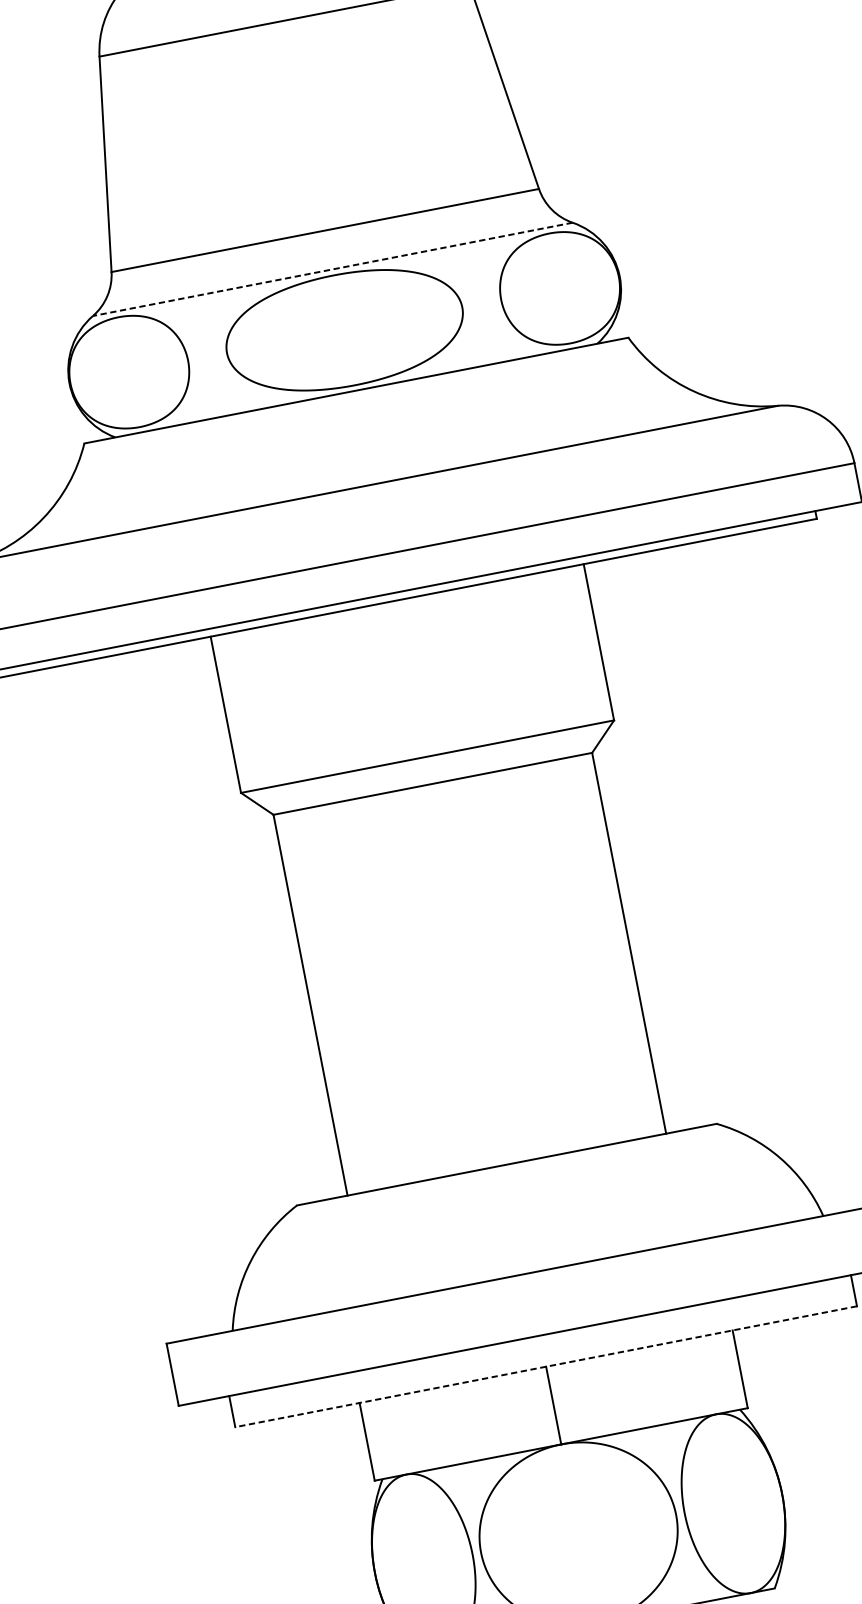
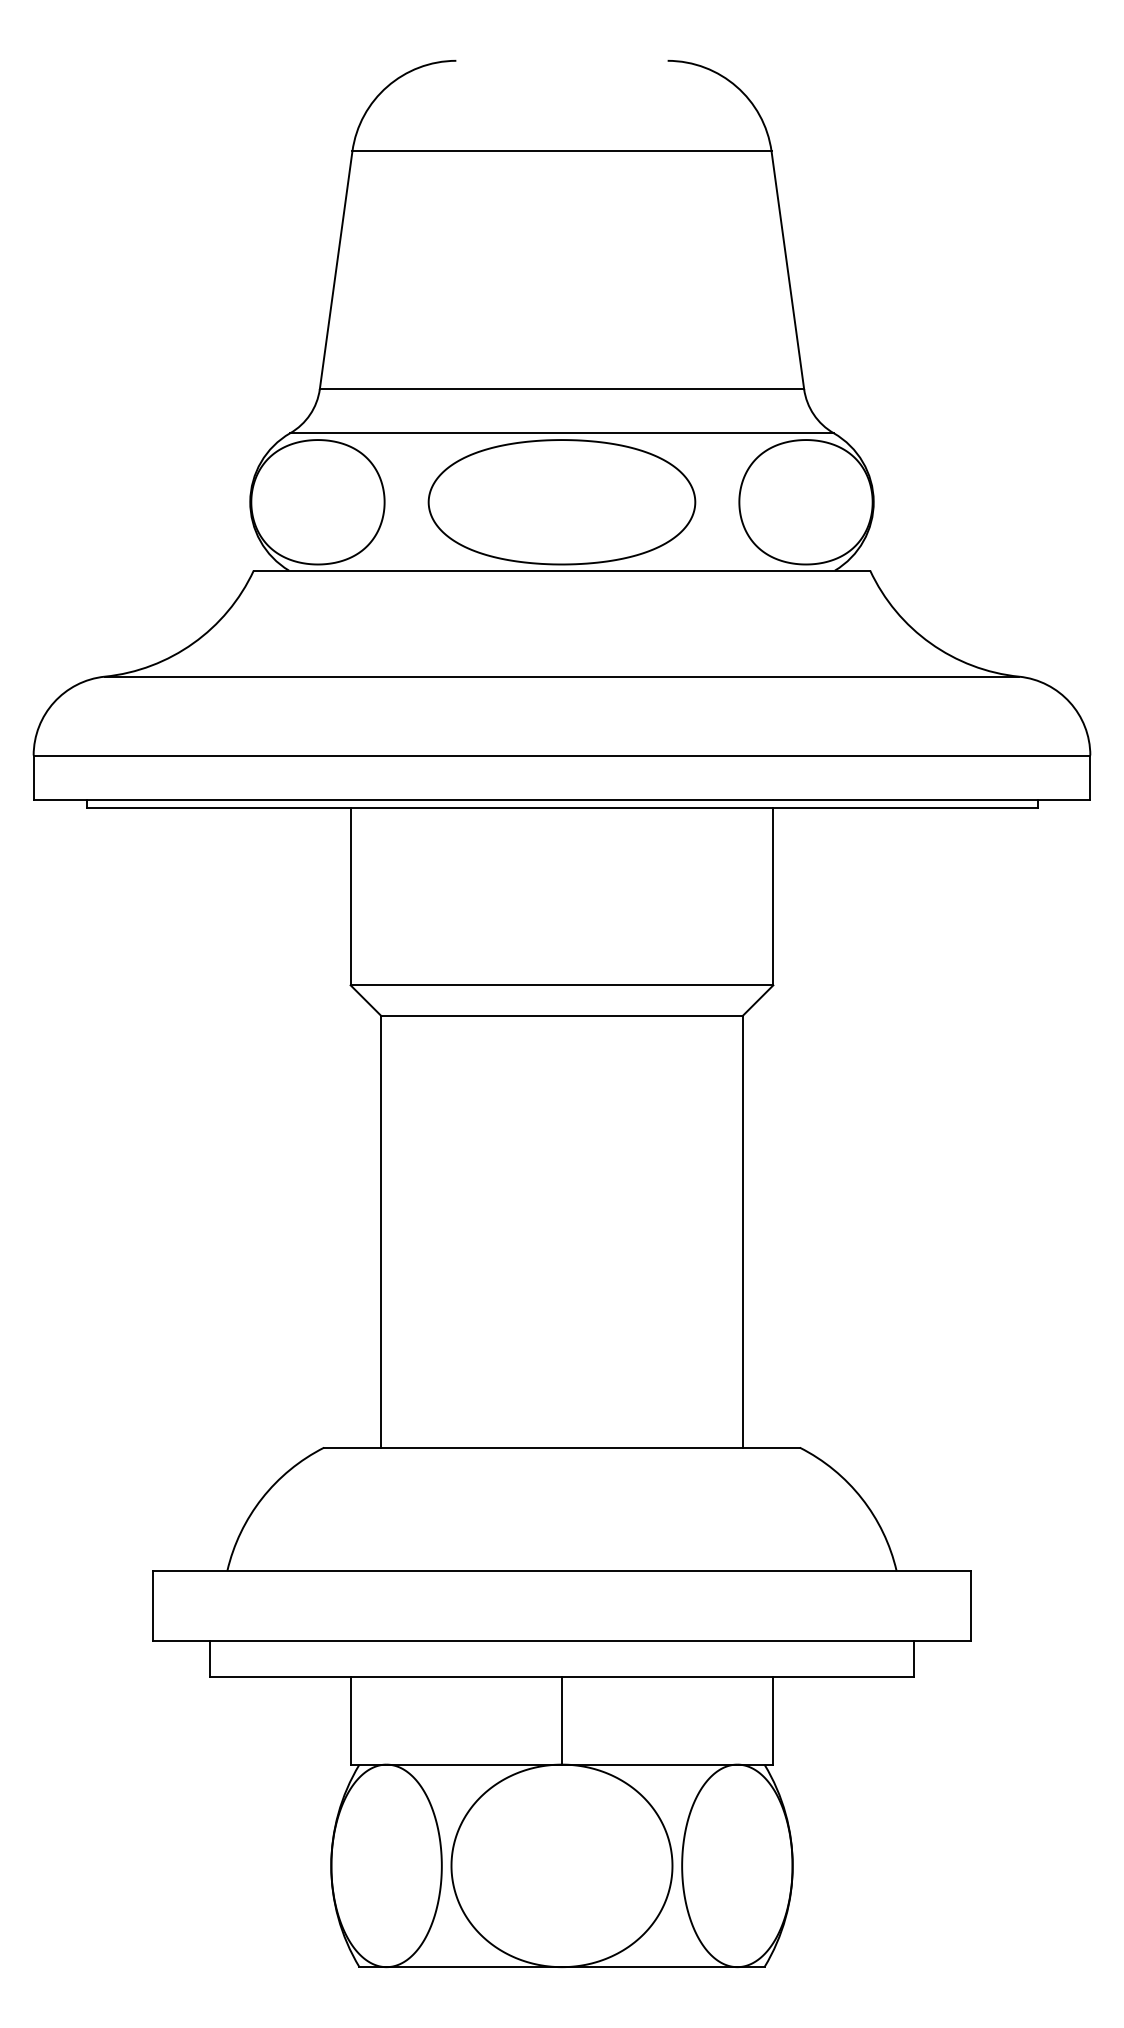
line: (333, 269) -> (562, 433), dashed -> solid
line: (545, 1366) -> (561, 1676), dashed -> solid

